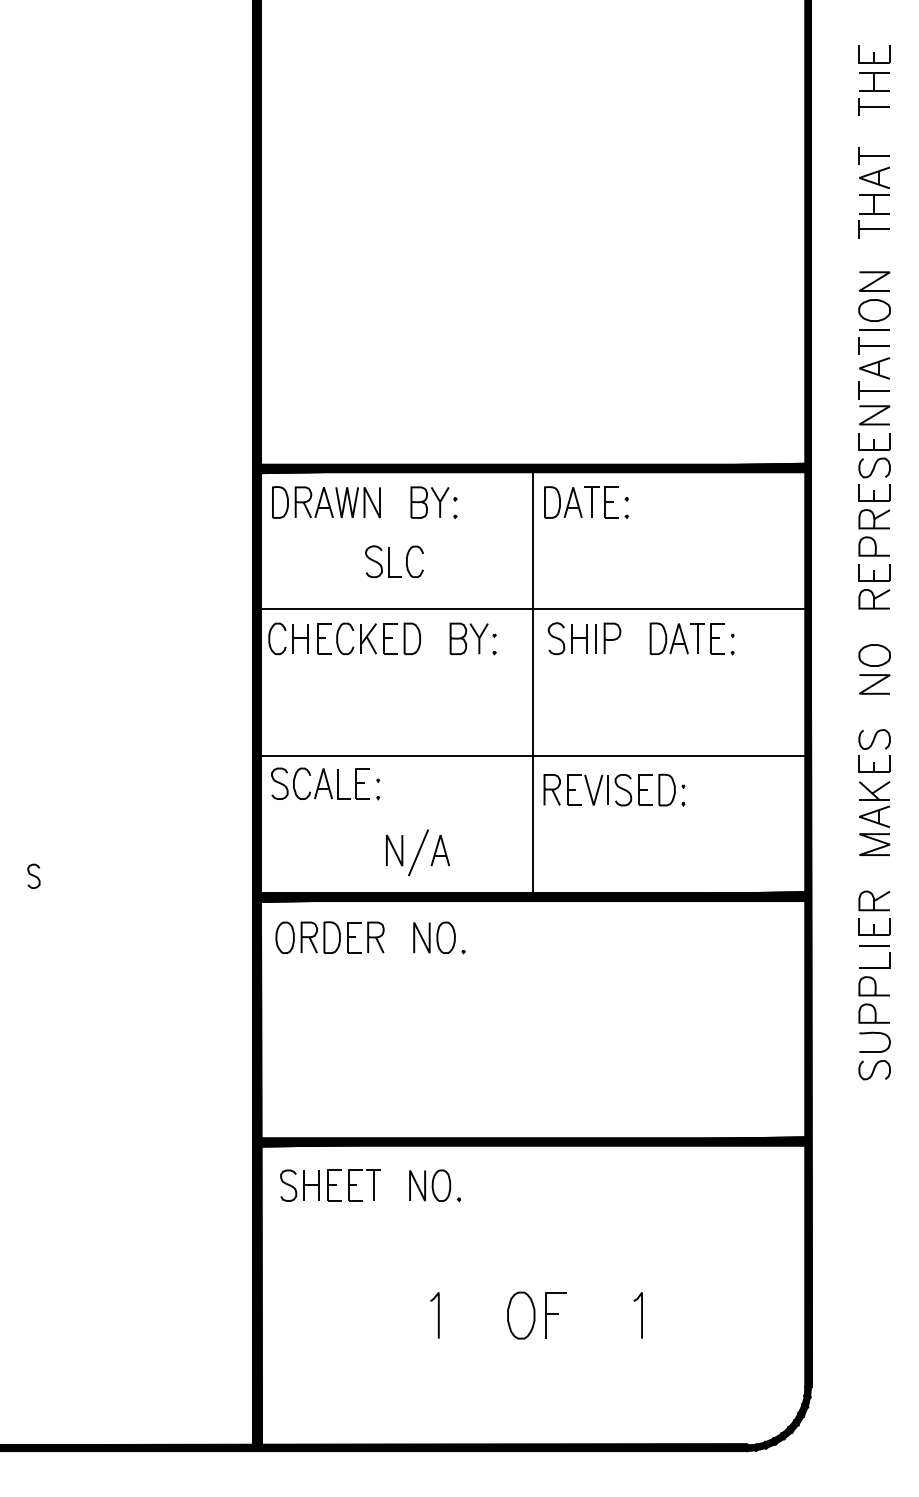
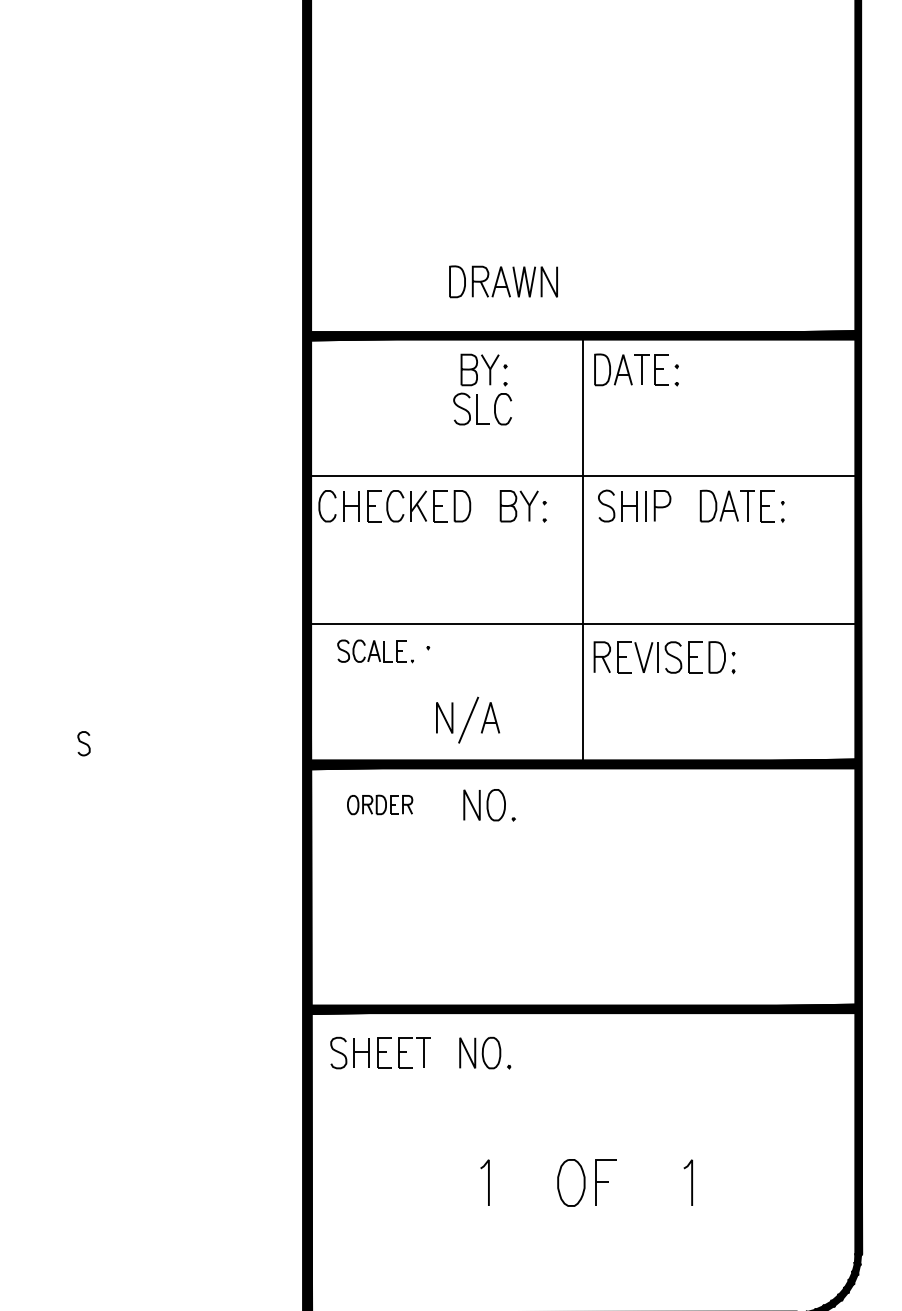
part: (326, 502) -> (503, 281), moved
part: (394, 561) -> (482, 408), moved
part: (325, 783) -> (375, 650), size x0.7
part: (329, 937) -> (379, 804), size x0.6

